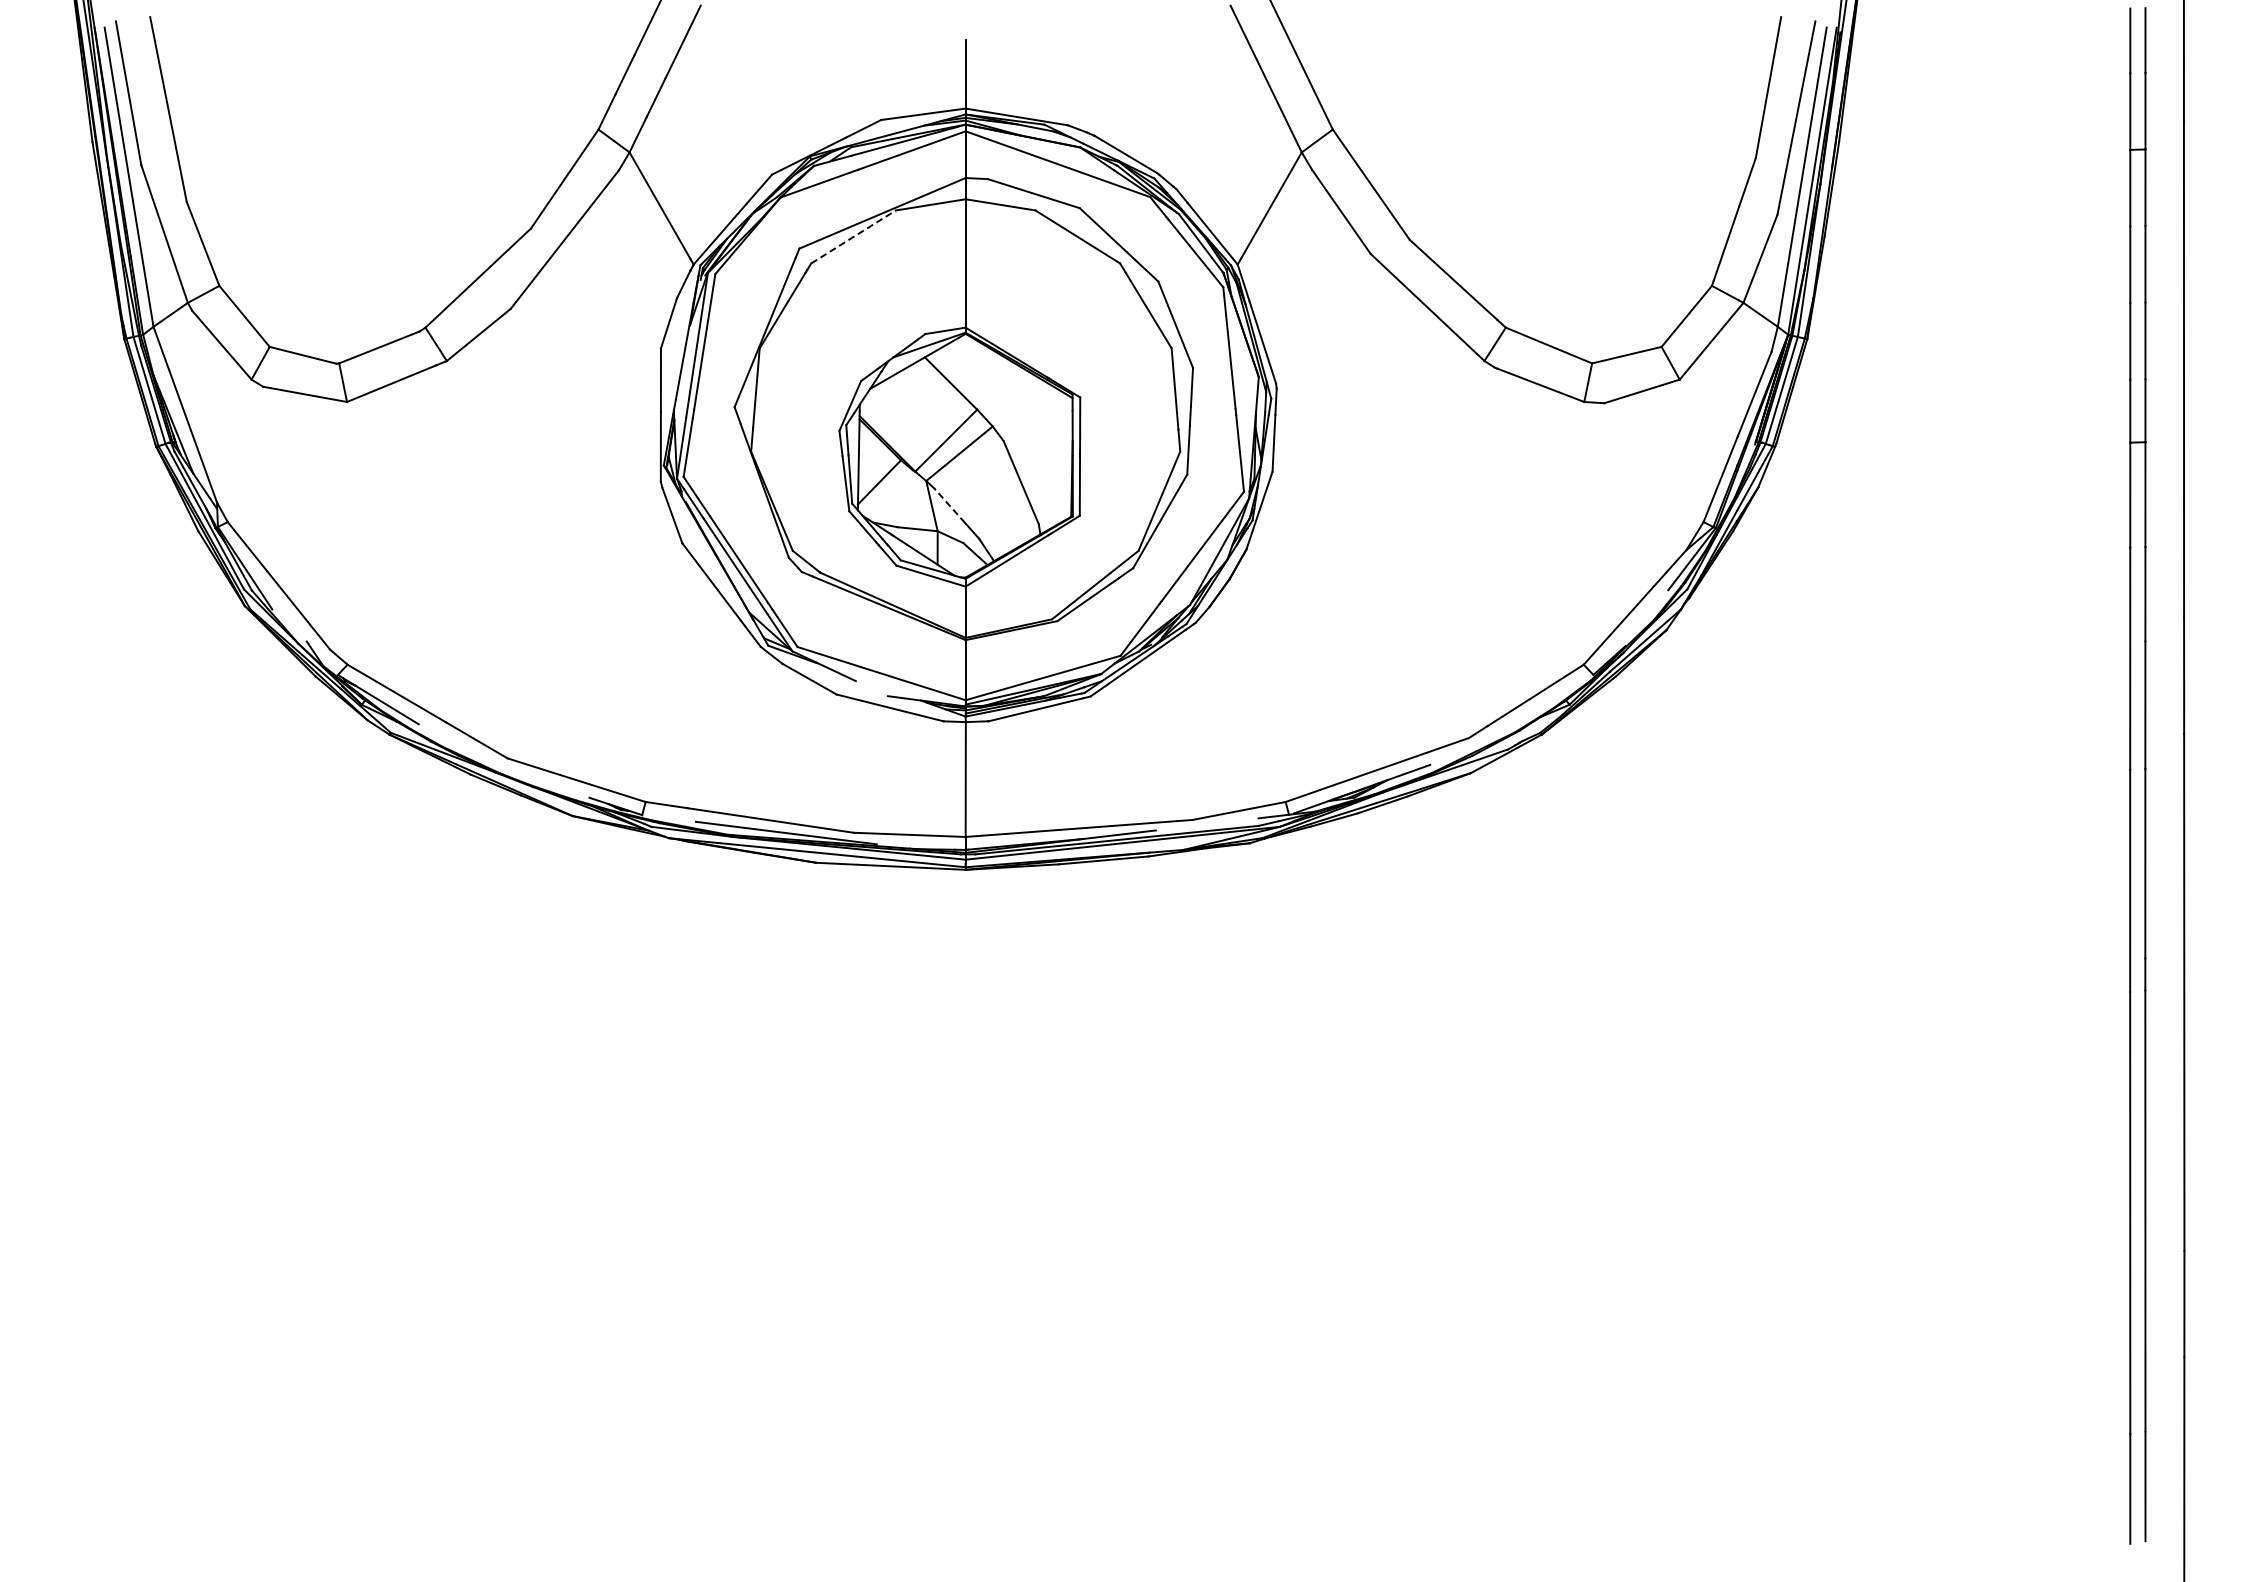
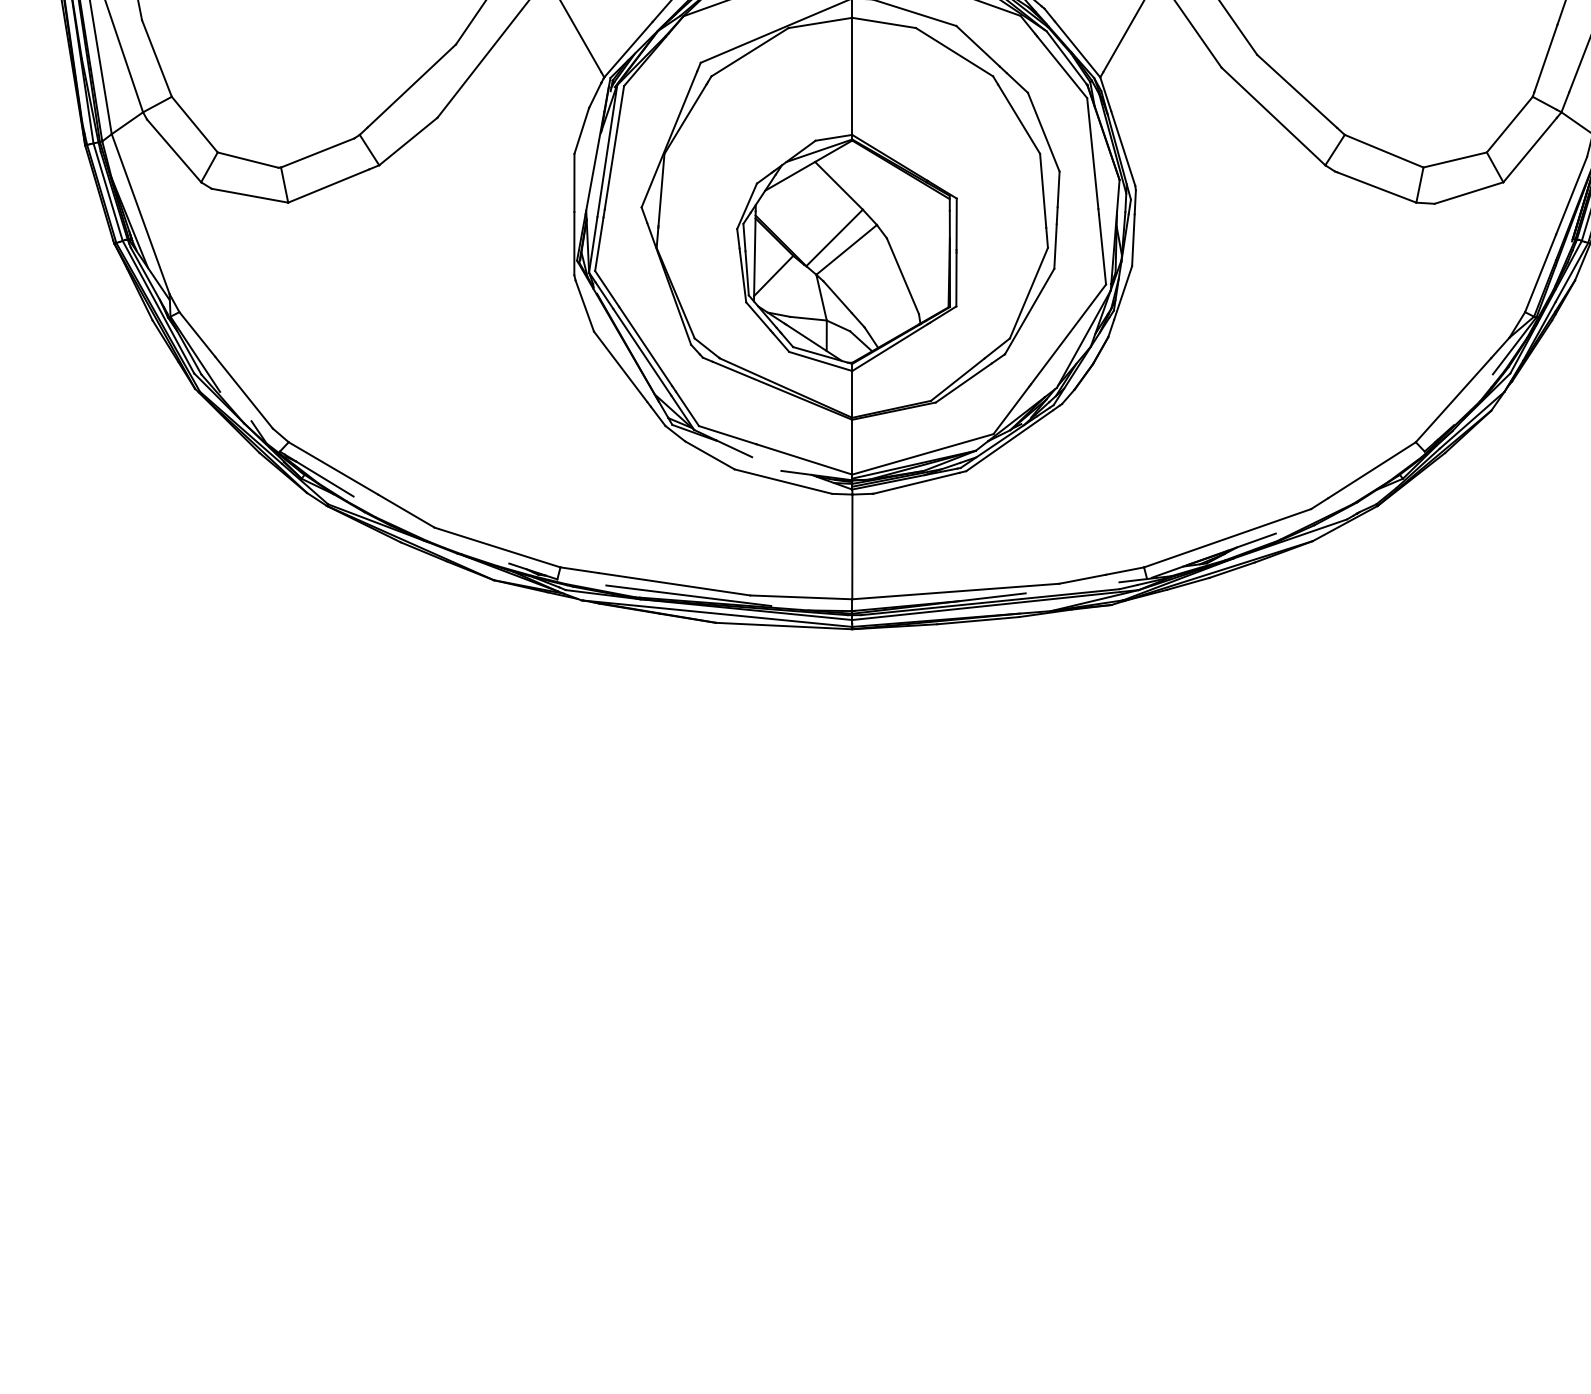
line: (853, 237) -> (750, 52), dashed -> solid
line: (949, 505) -> (837, 297), dashed -> solid

